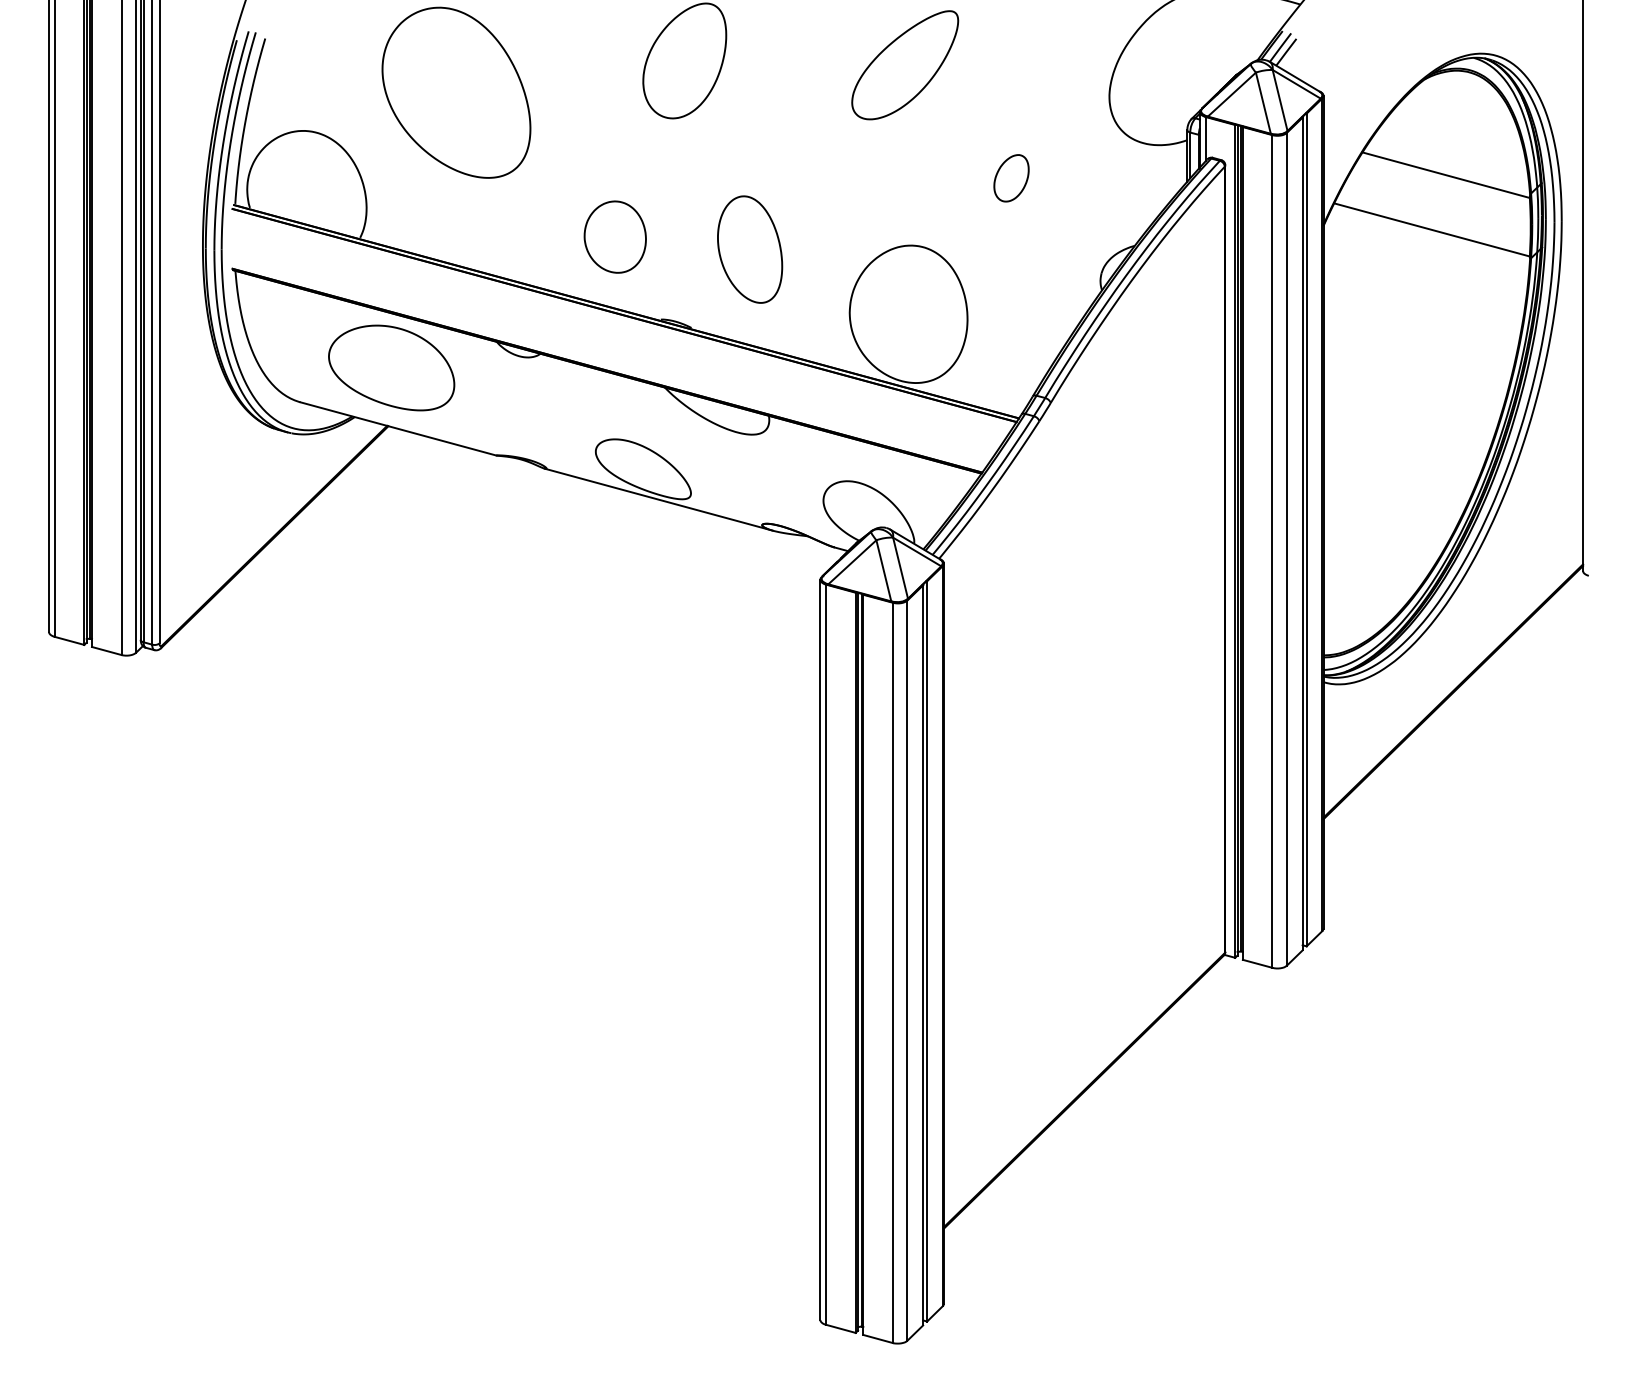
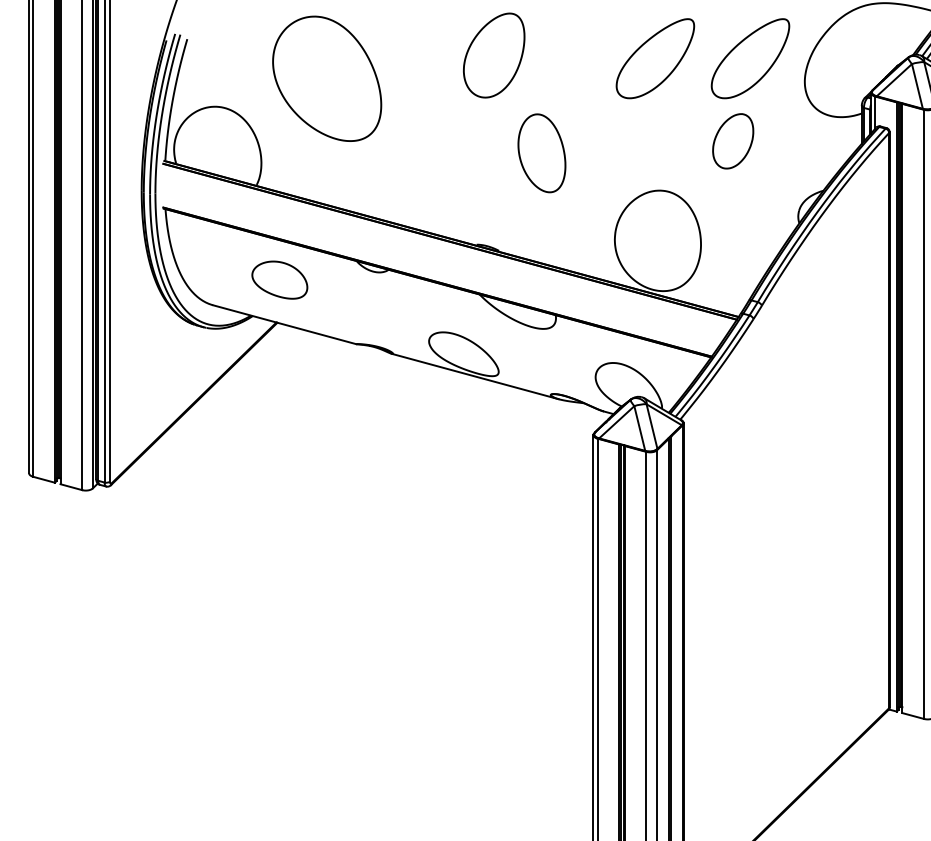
part: (1035, 65) -> (750, 58), added
part: (1011, 178) -> (733, 141), size x1.6
part: (614, 236) -> (442, 183), removed
part: (750, 249) -> (542, 153), moved
part: (391, 367) -> (279, 279), size x0.6

